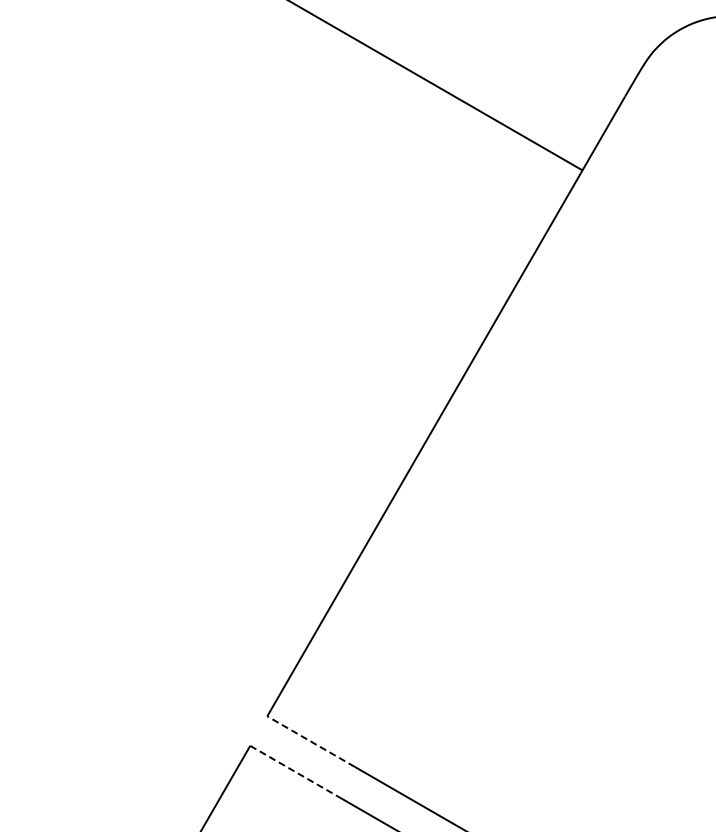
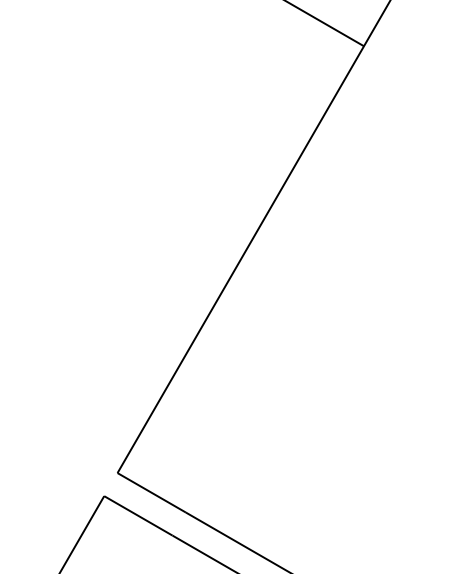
line: (310, 741) -> (151, 492), dashed -> solid
line: (294, 771) -> (138, 516), dashed -> solid

